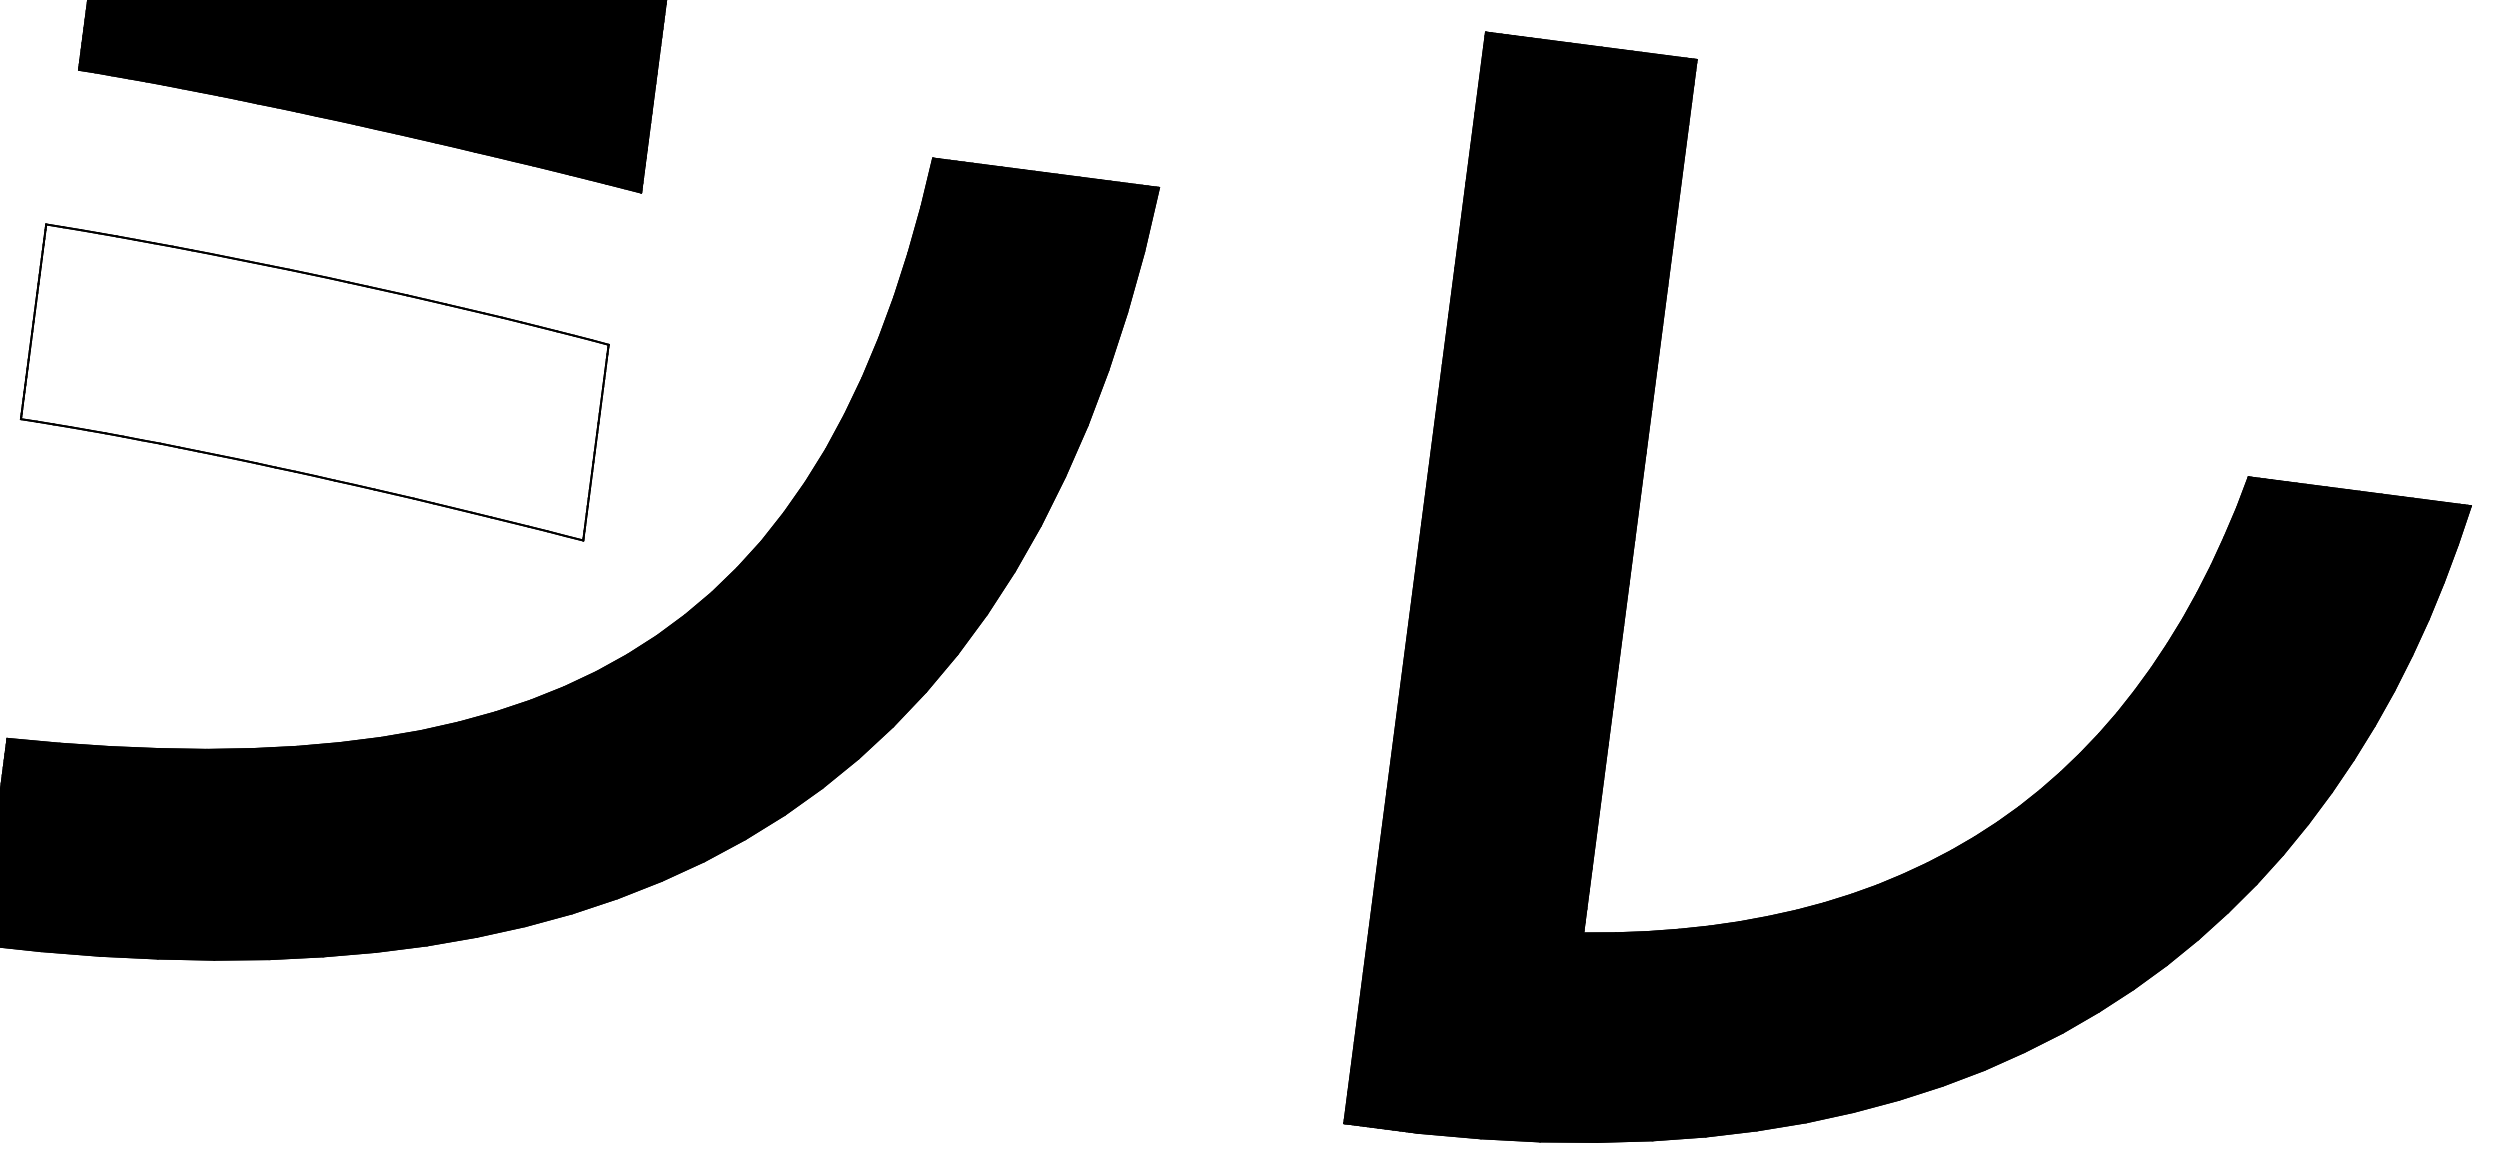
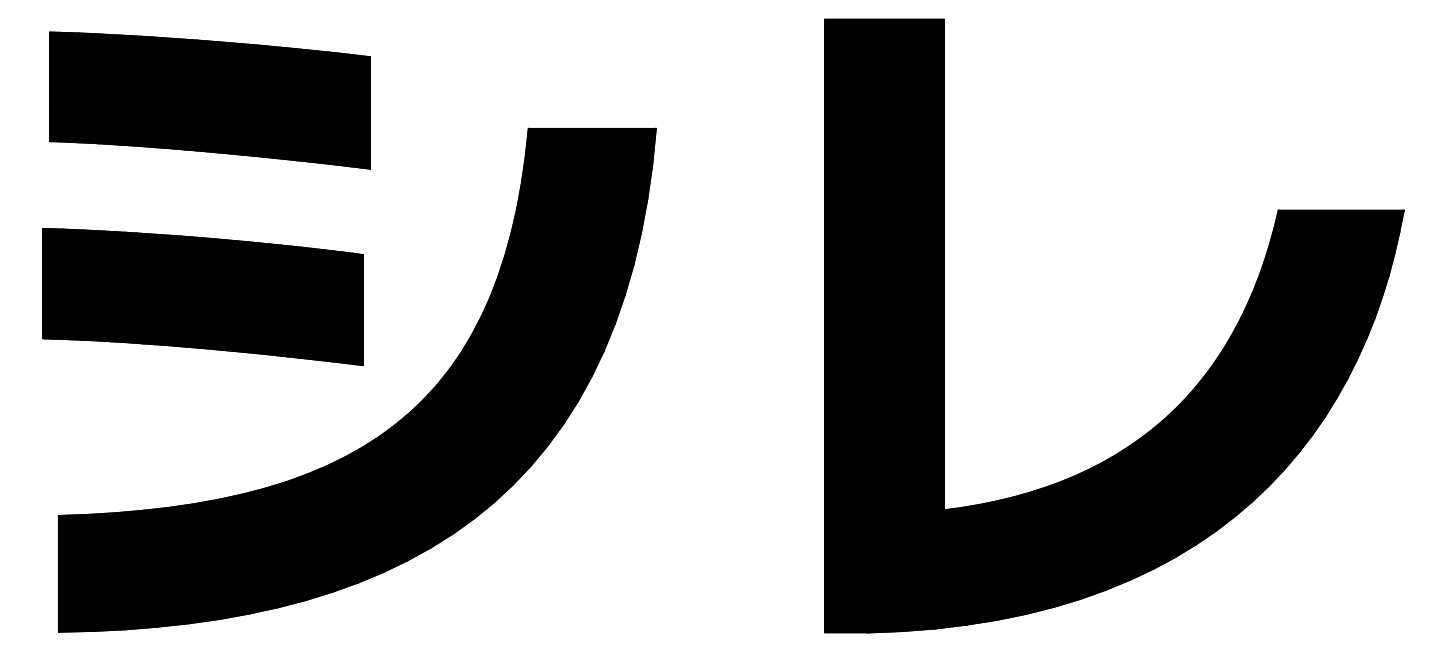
fill: (313, 381) -> (202, 296), added

